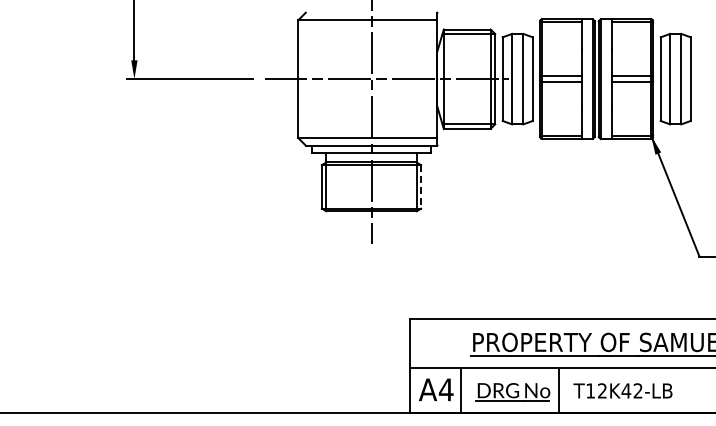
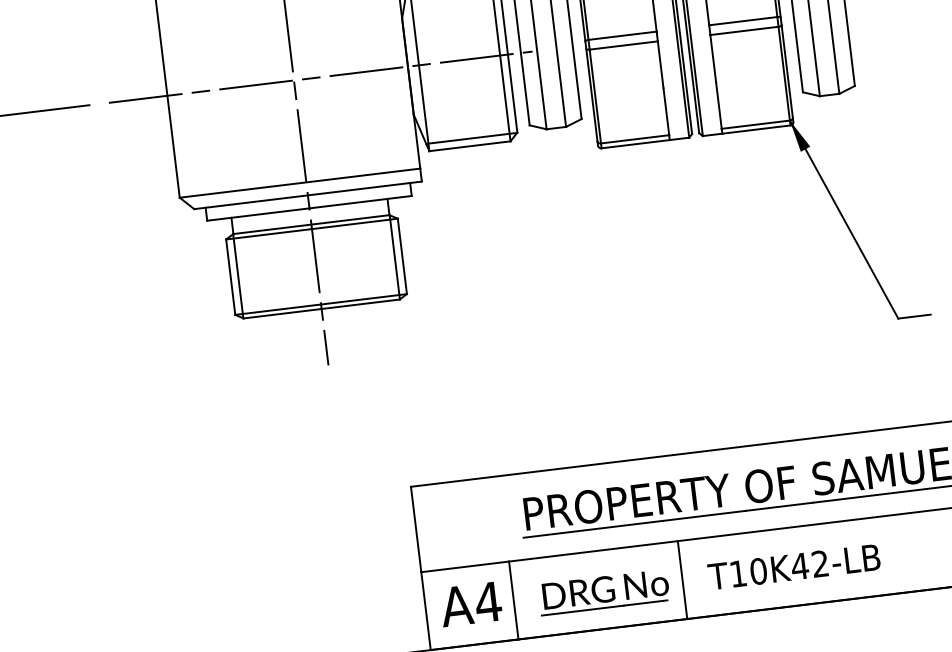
line: (421, 186) -> (402, 255), dashed -> solid
text: (602, 390) -> (758, 570), T12K42-LB -> T10K42-LB

